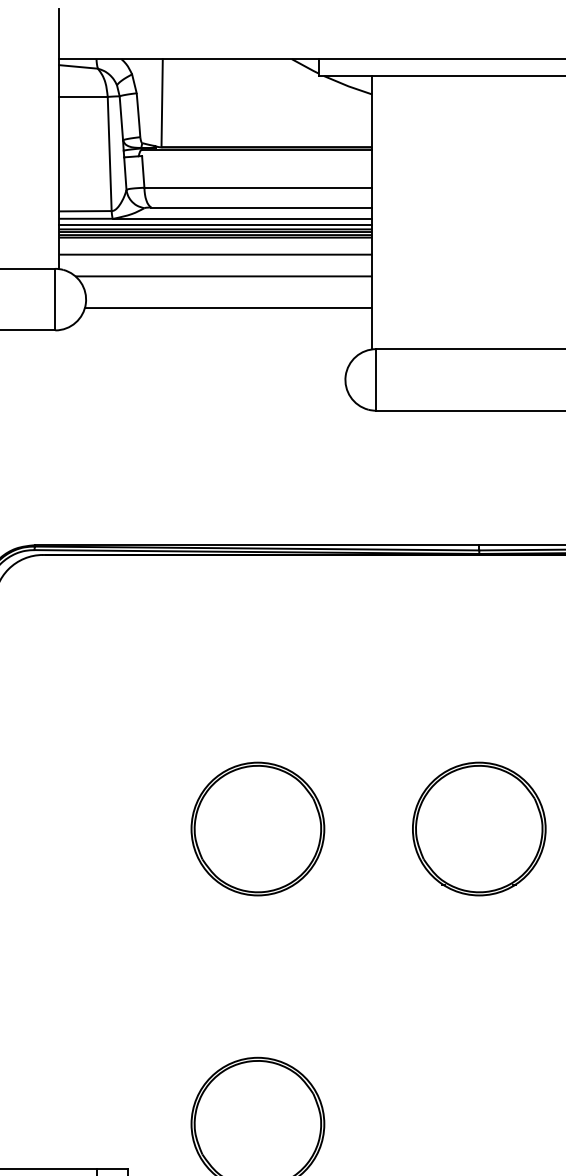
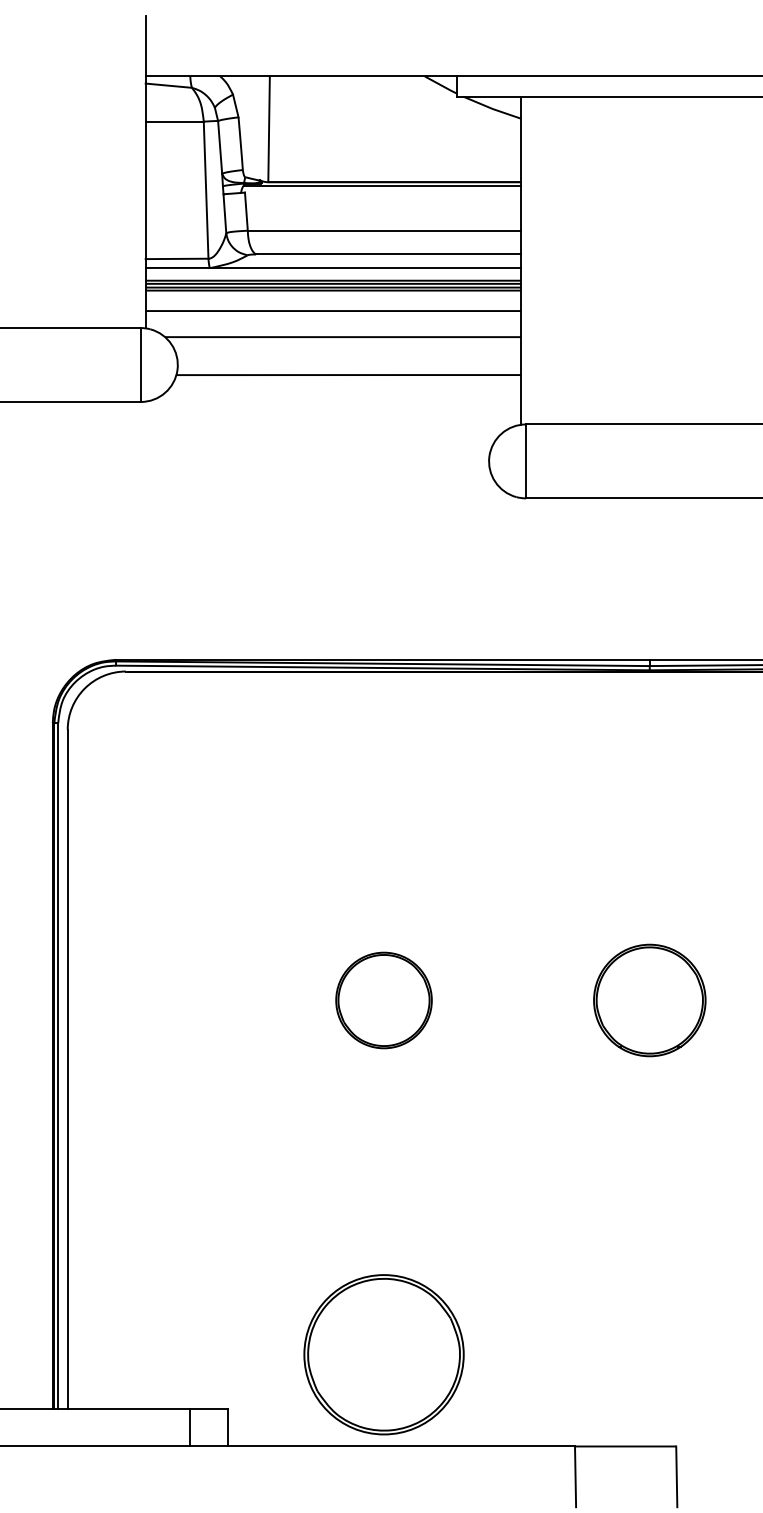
line: (215, 225) -> (333, 275), removed
part: (257, 829) -> (383, 1000), size x0.6
part: (479, 829) -> (649, 1000), size x0.7

